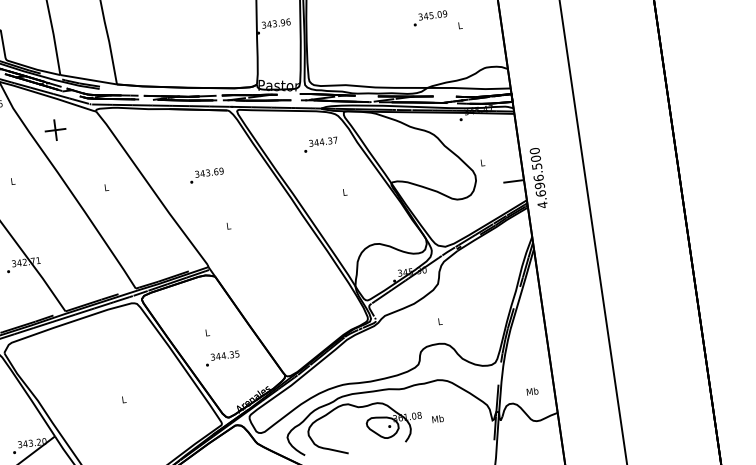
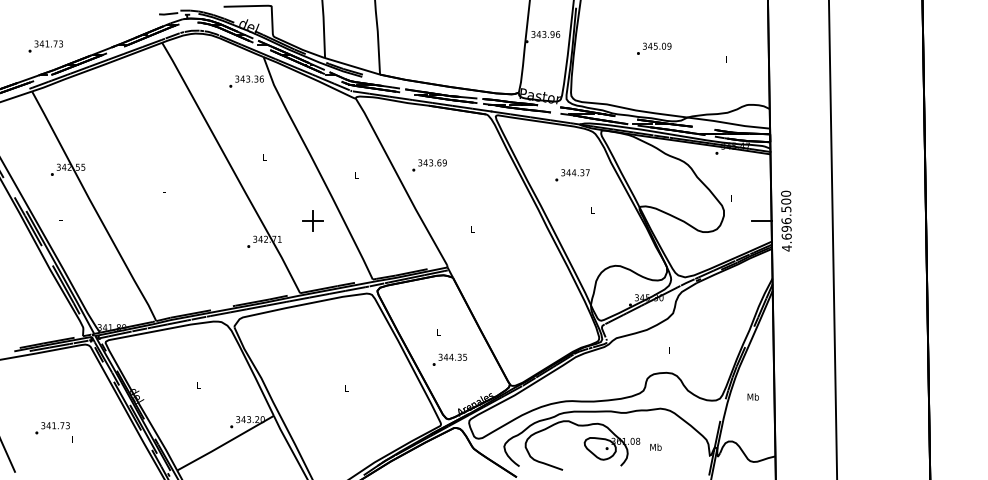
text: (430, 17) -> (654, 48), moved
part: (54, 129) -> (312, 220), moved
text: (320, 144) -> (572, 175), moved
text: (206, 175) -> (429, 165), moved
text: (531, 391) -> (752, 396), moved

